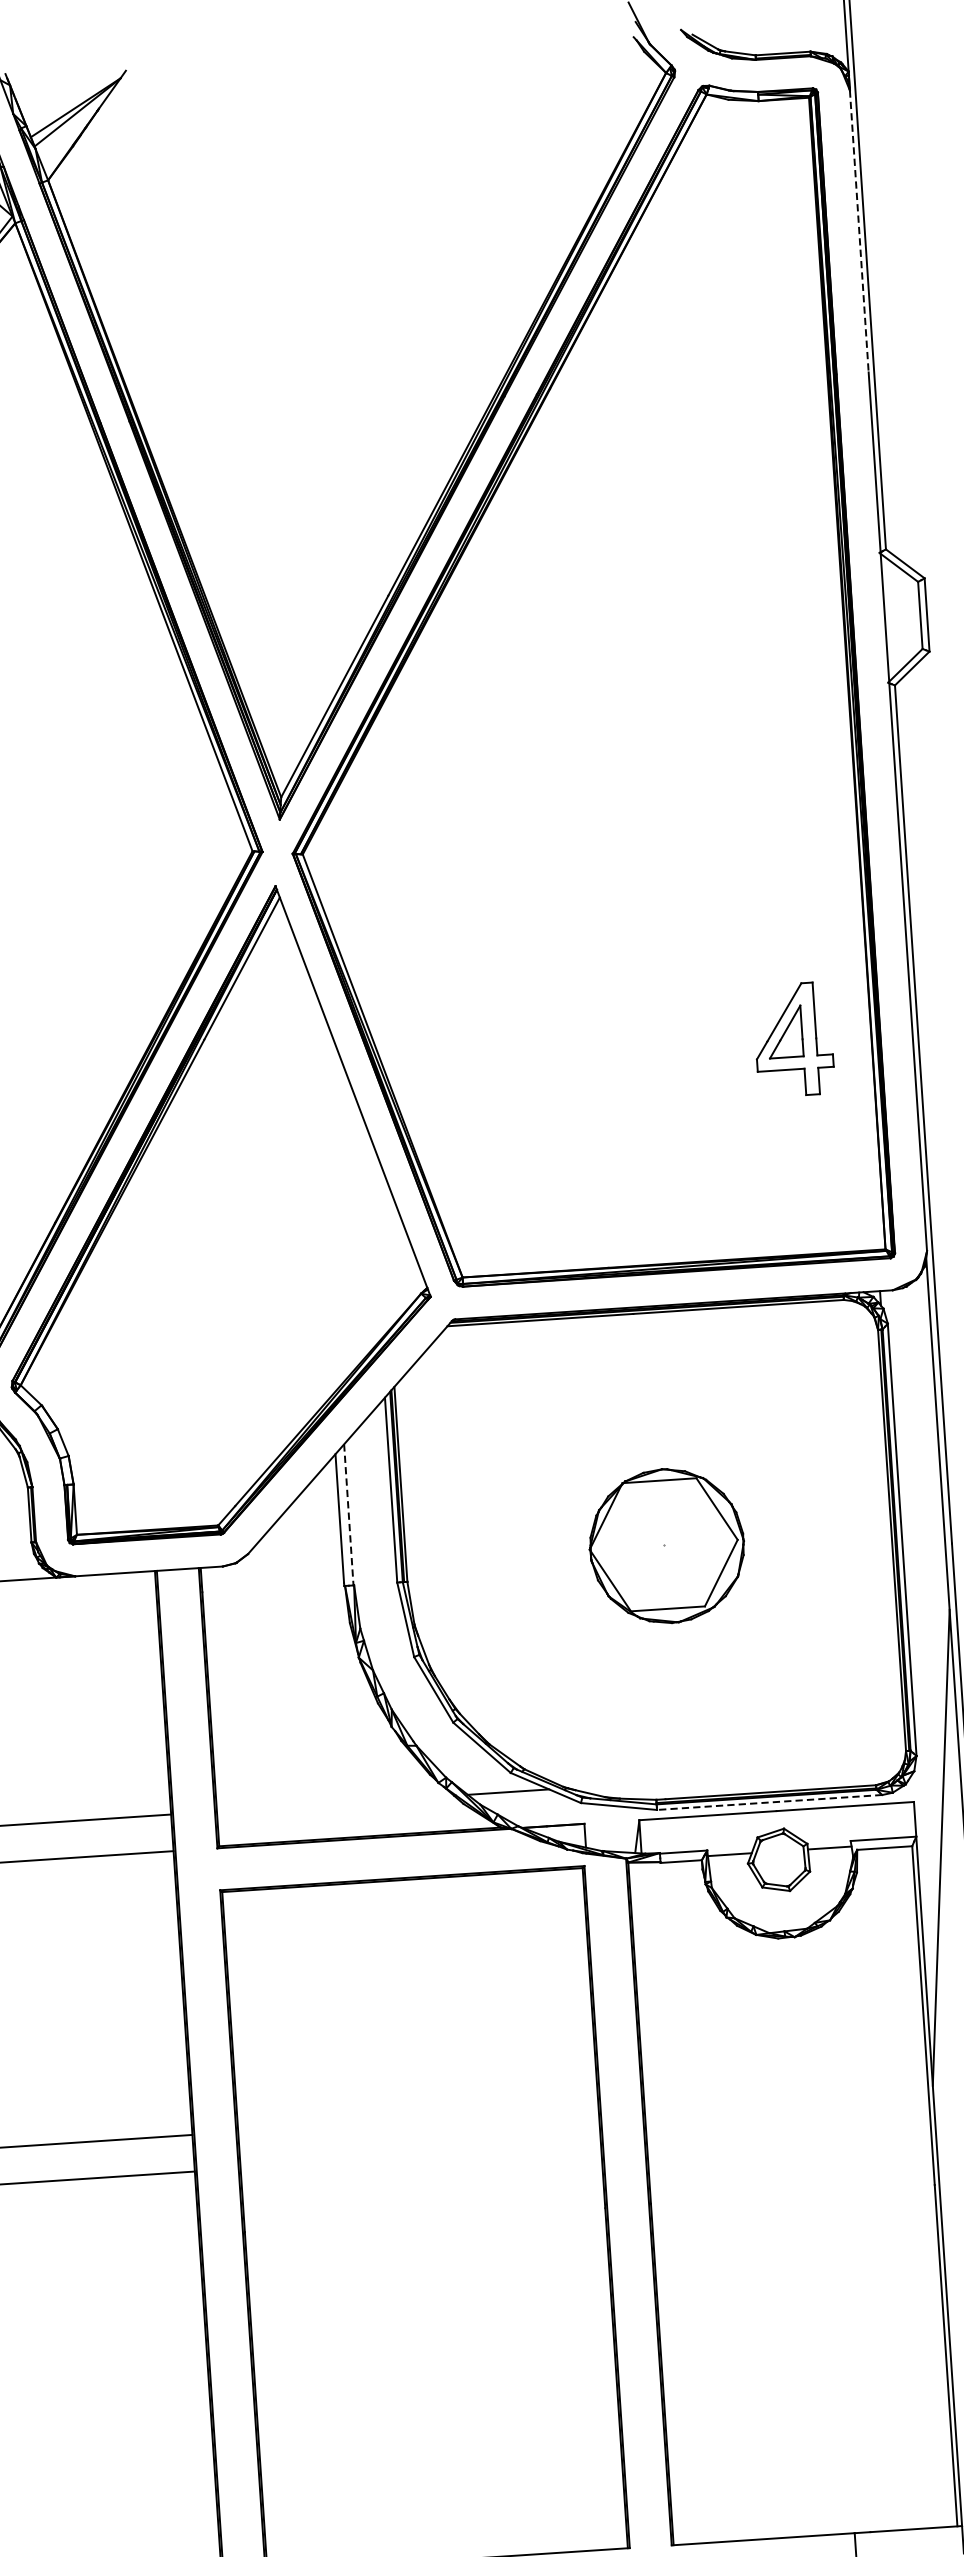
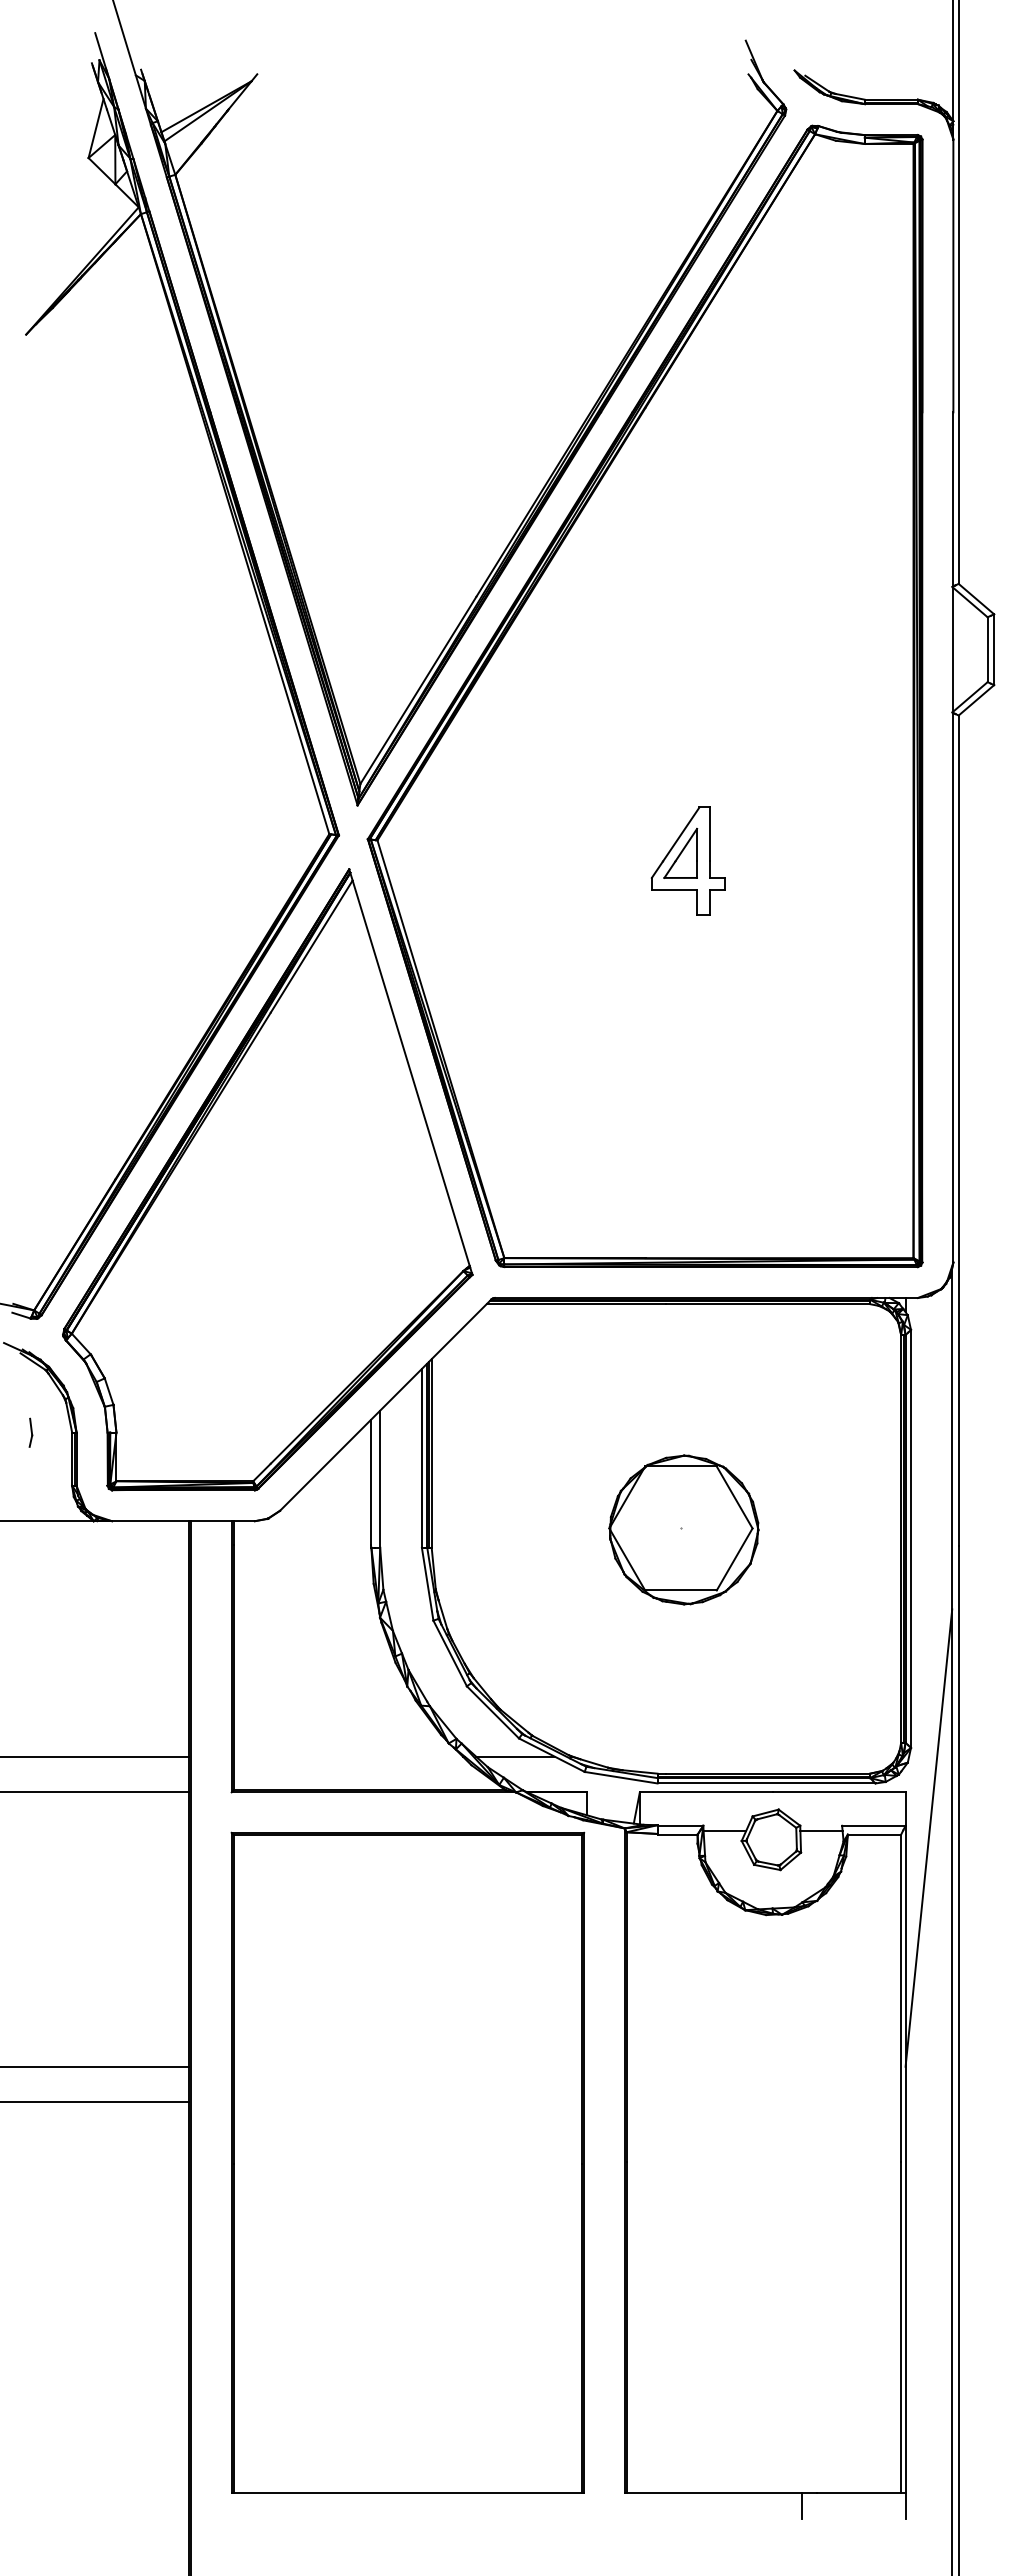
line: (859, 232) -> (953, 276), dashed -> solid
part: (792, 1038) -> (687, 860), moved
line: (348, 1515) -> (379, 1480), dashed -> solid
line: (769, 1802) -> (766, 1783), dashed -> solid

